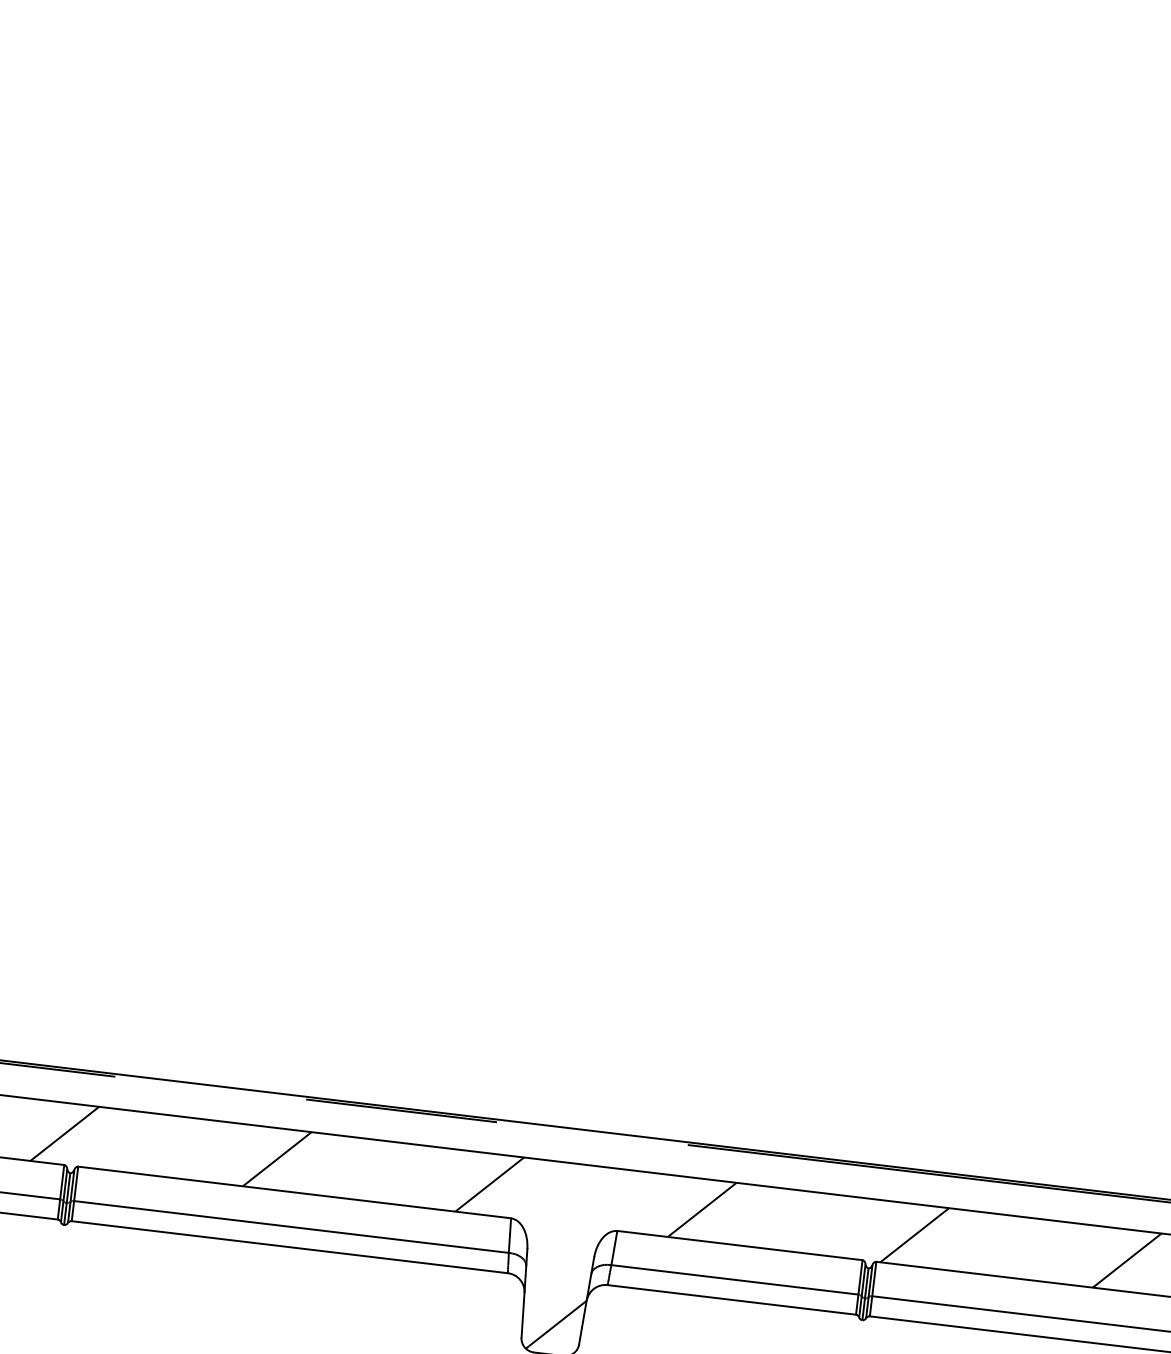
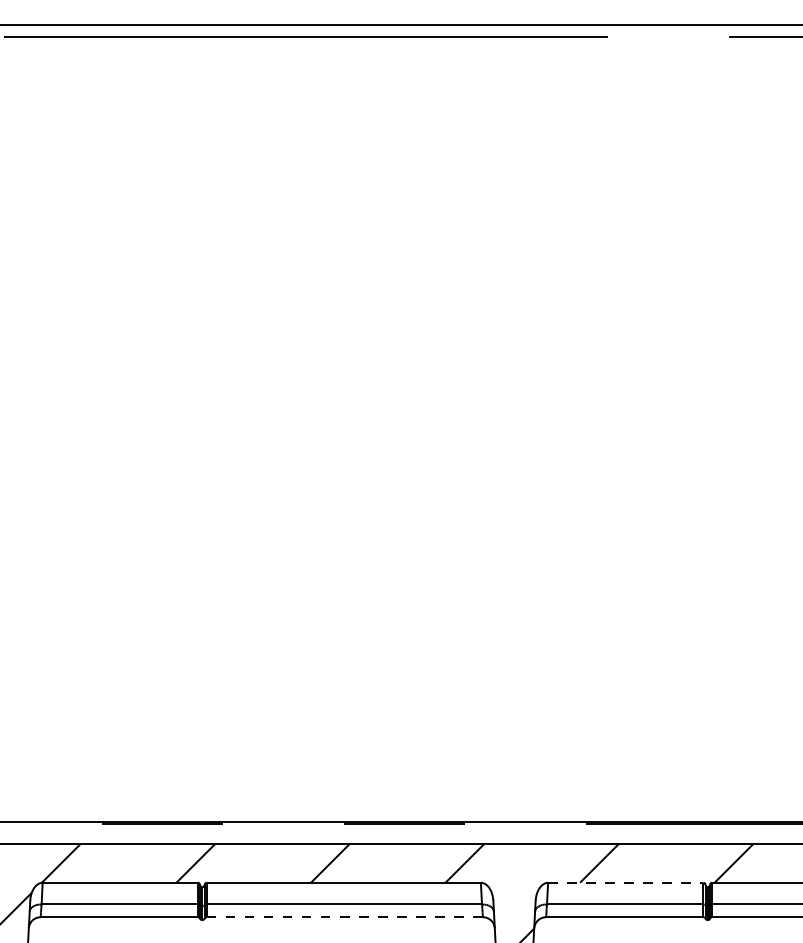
line: (739, 1245) -> (625, 882), solid -> dashed
line: (290, 1247) -> (345, 917), solid -> dashed

